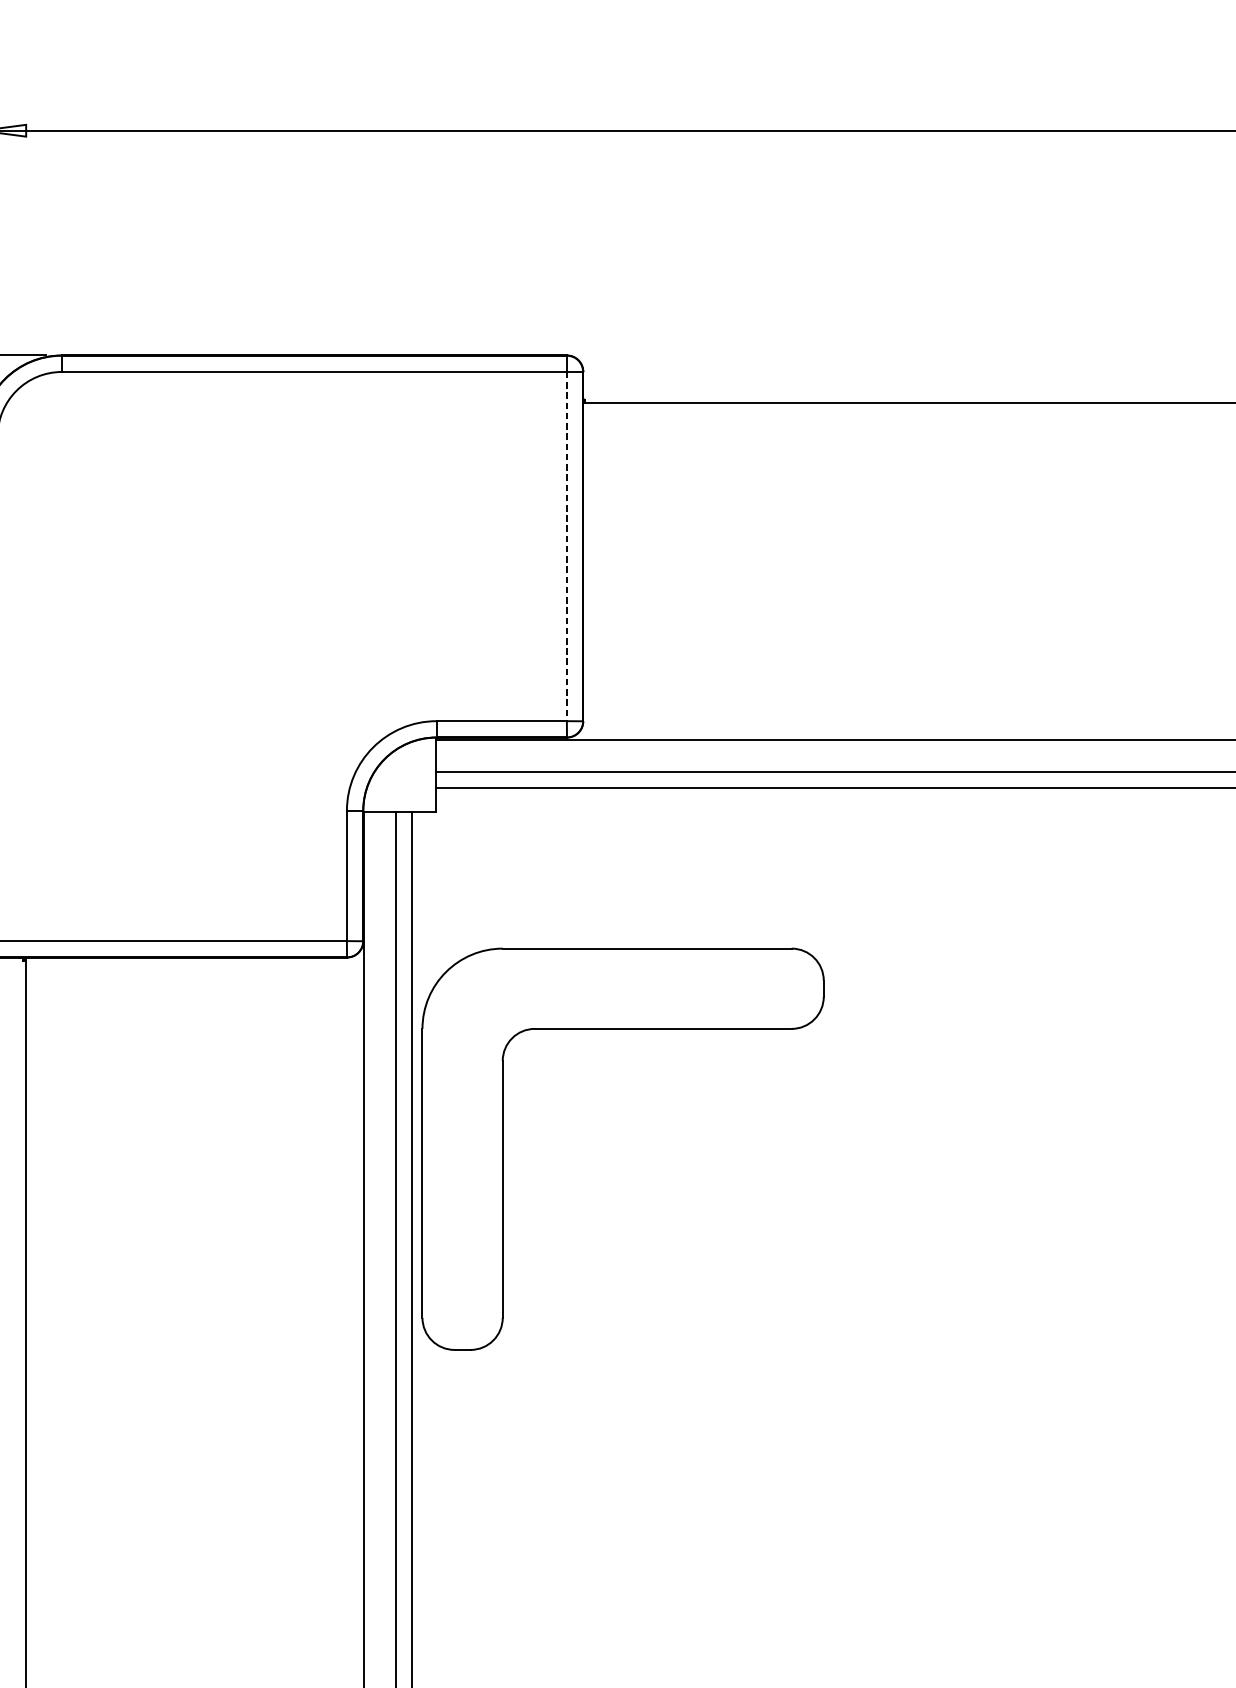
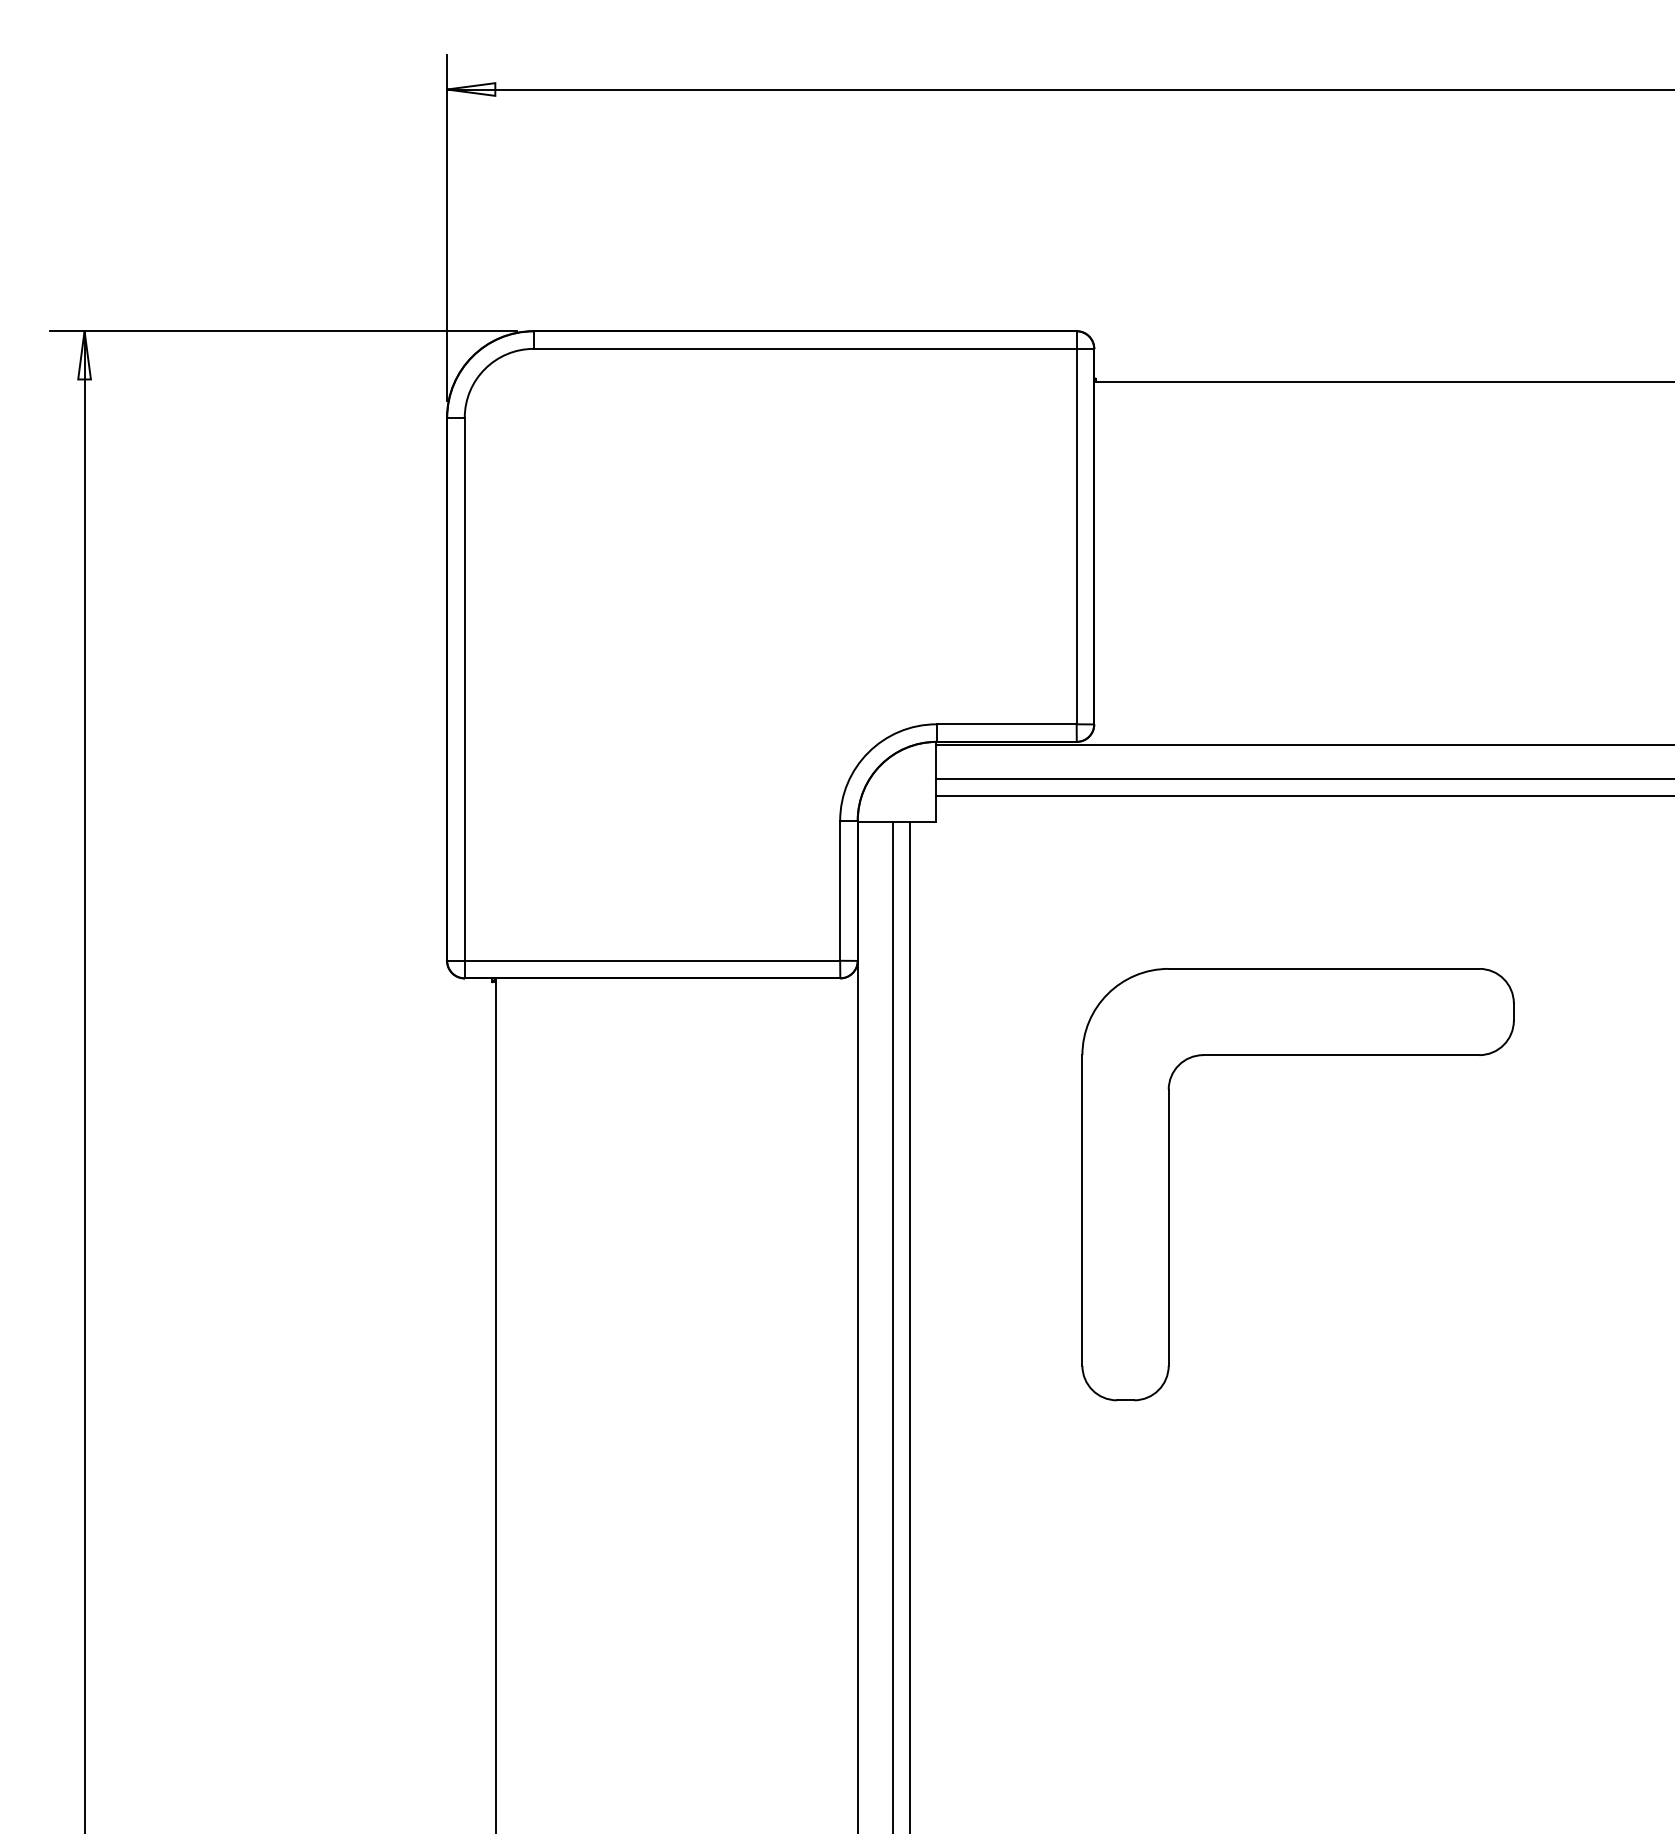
line: (566, 546) -> (1076, 536), dashed -> solid
part: (503, 1149) -> (1169, 1184), moved

